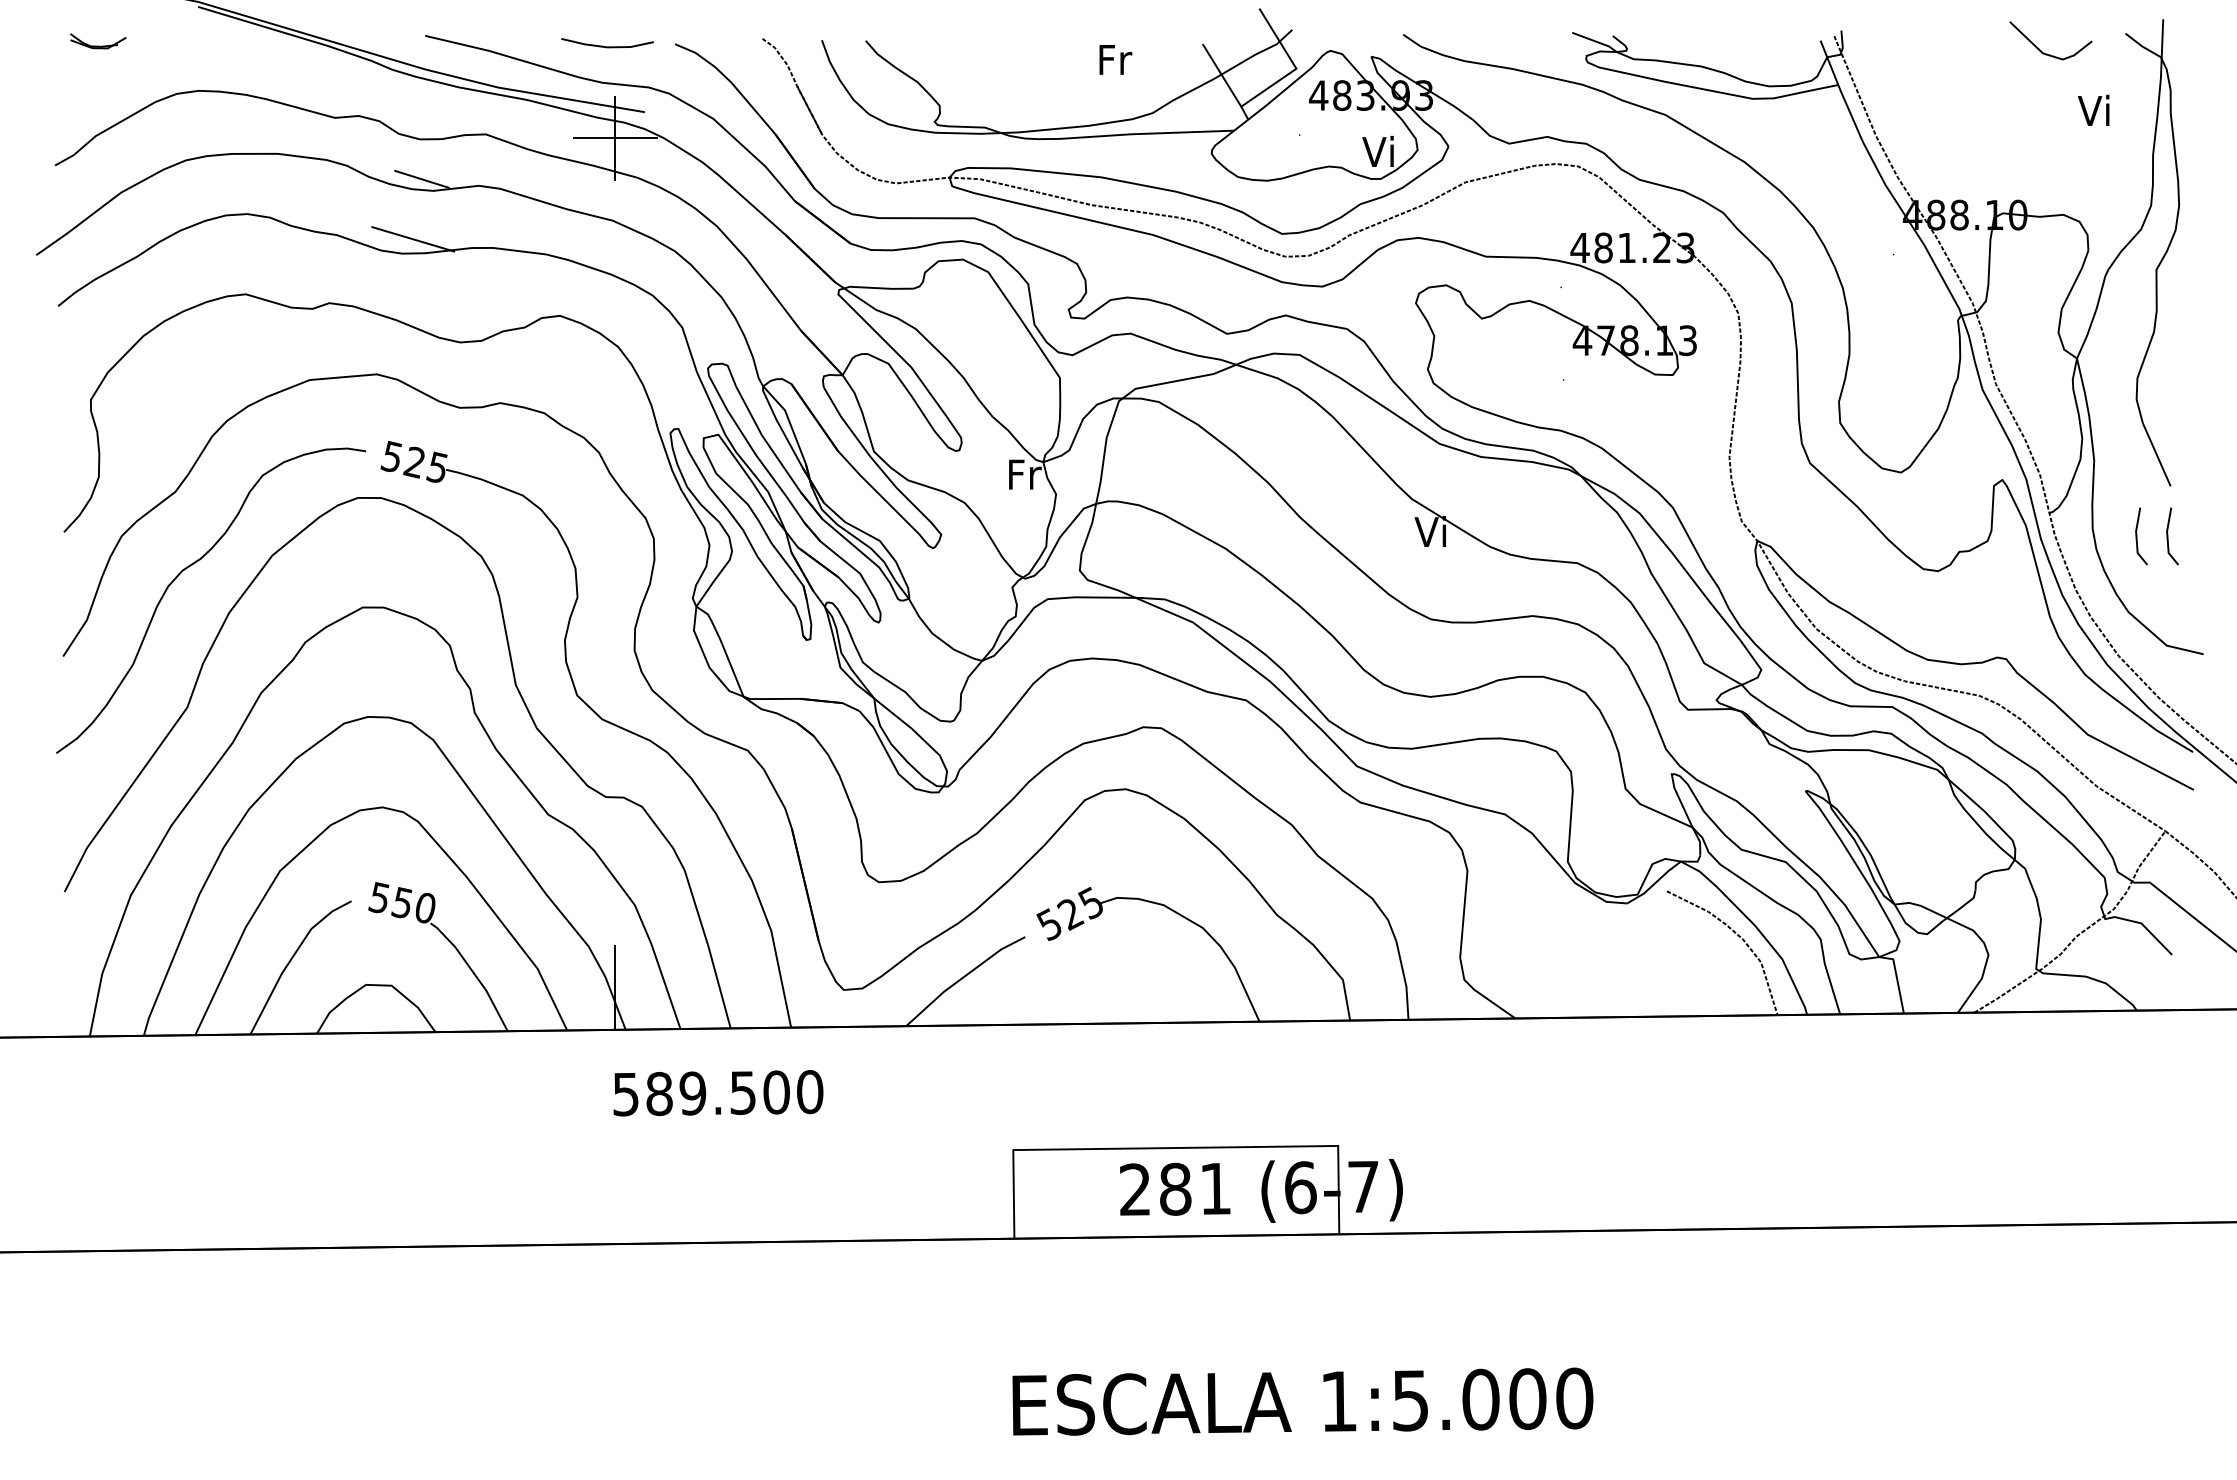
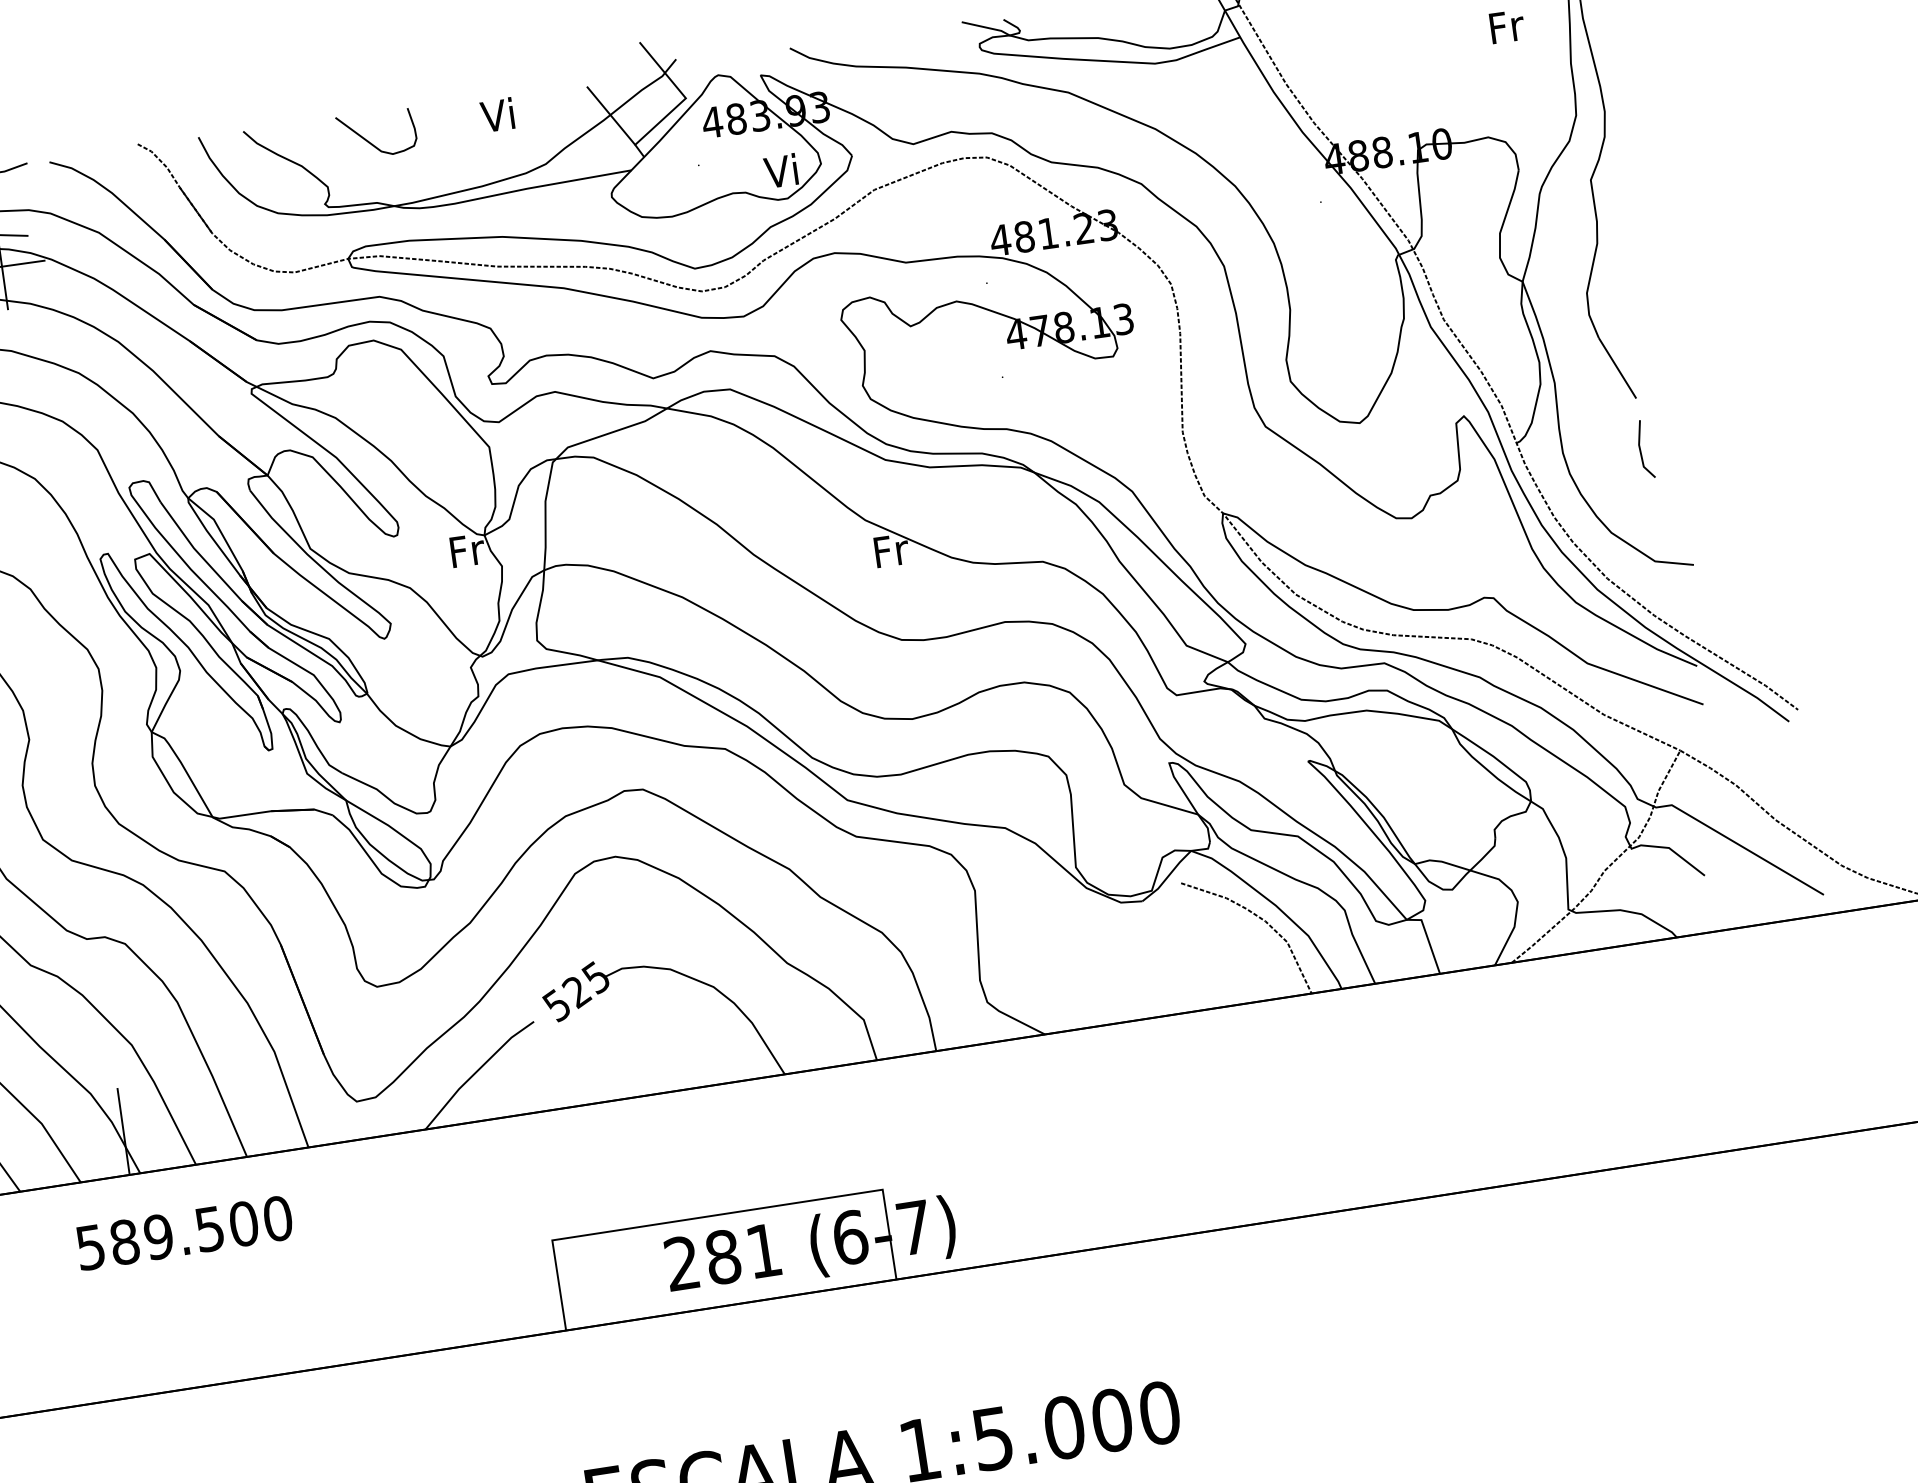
text: (1114, 58) -> (499, 113), Fr -> Vi
curve: (987, 68) -> (371, 142), added
text: (2095, 109) -> (1505, 25), Vi -> Fr
text: (1431, 531) -> (889, 550), Vi -> Fr
line: (2137, 536) -> (1609, 454), removed
text: (718, 1093) -> (184, 1233), moved

